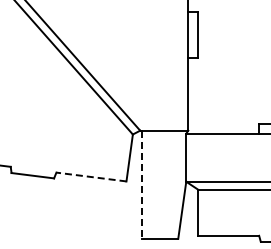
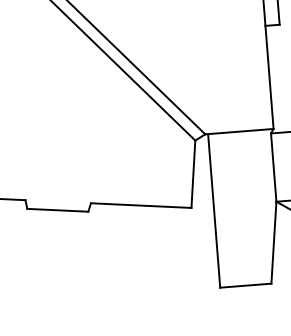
line: (90, 176) -> (139, 204), dashed -> solid
line: (142, 185) -> (214, 211), dashed -> solid

